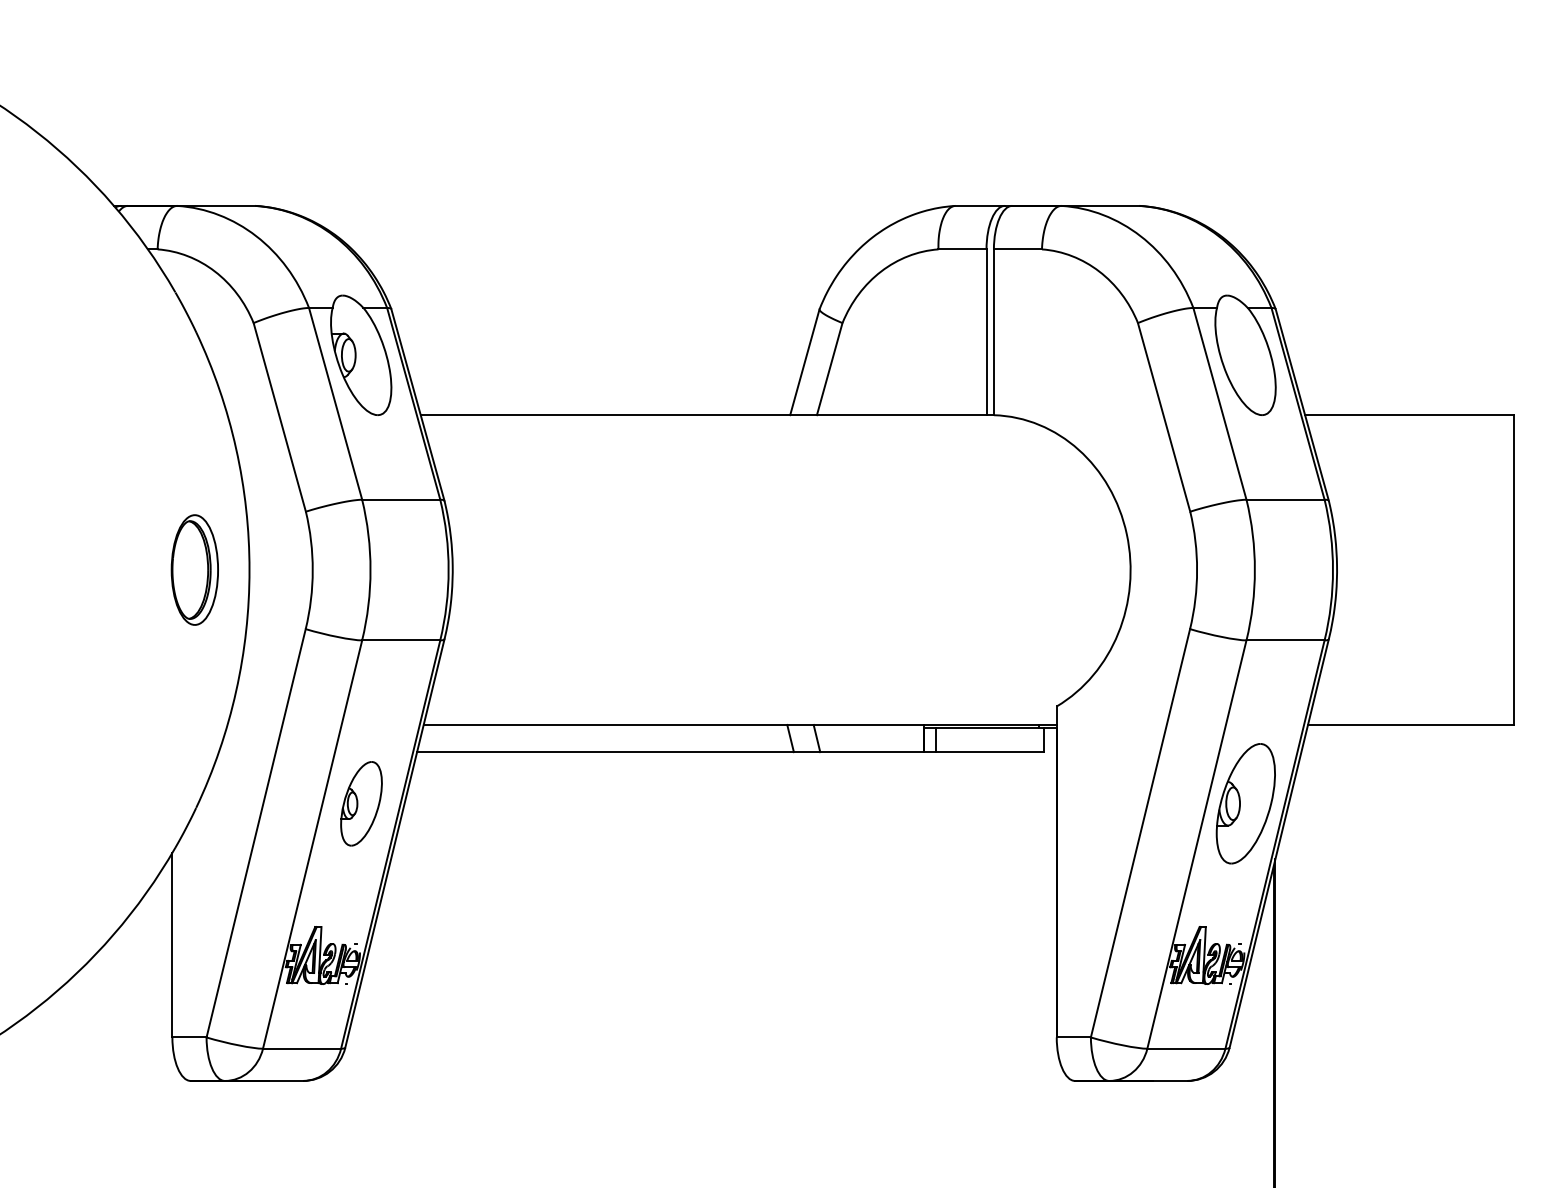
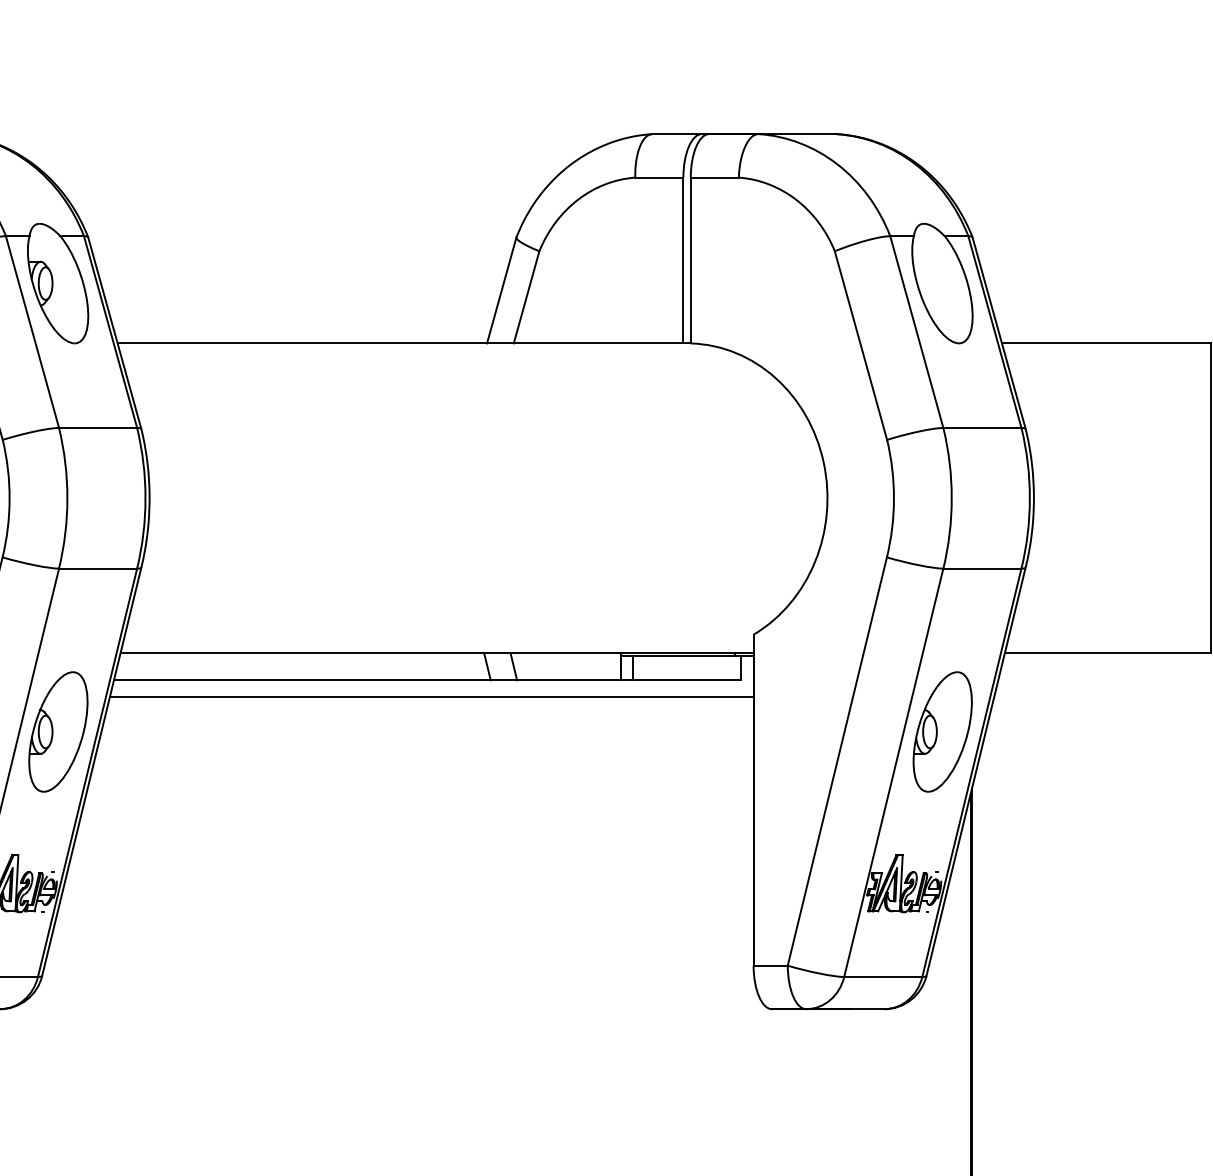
line: (734, 768) -> (431, 696), added
part: (361, 803) -> (58, 731), size x1.43

